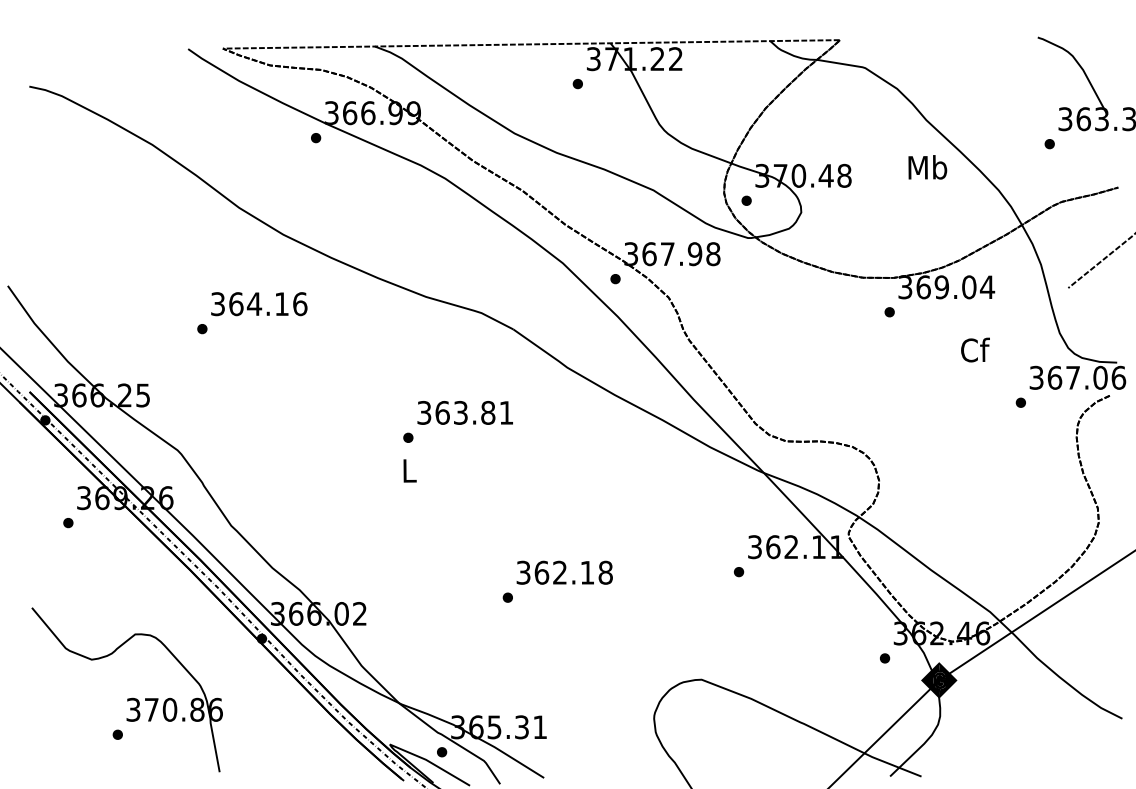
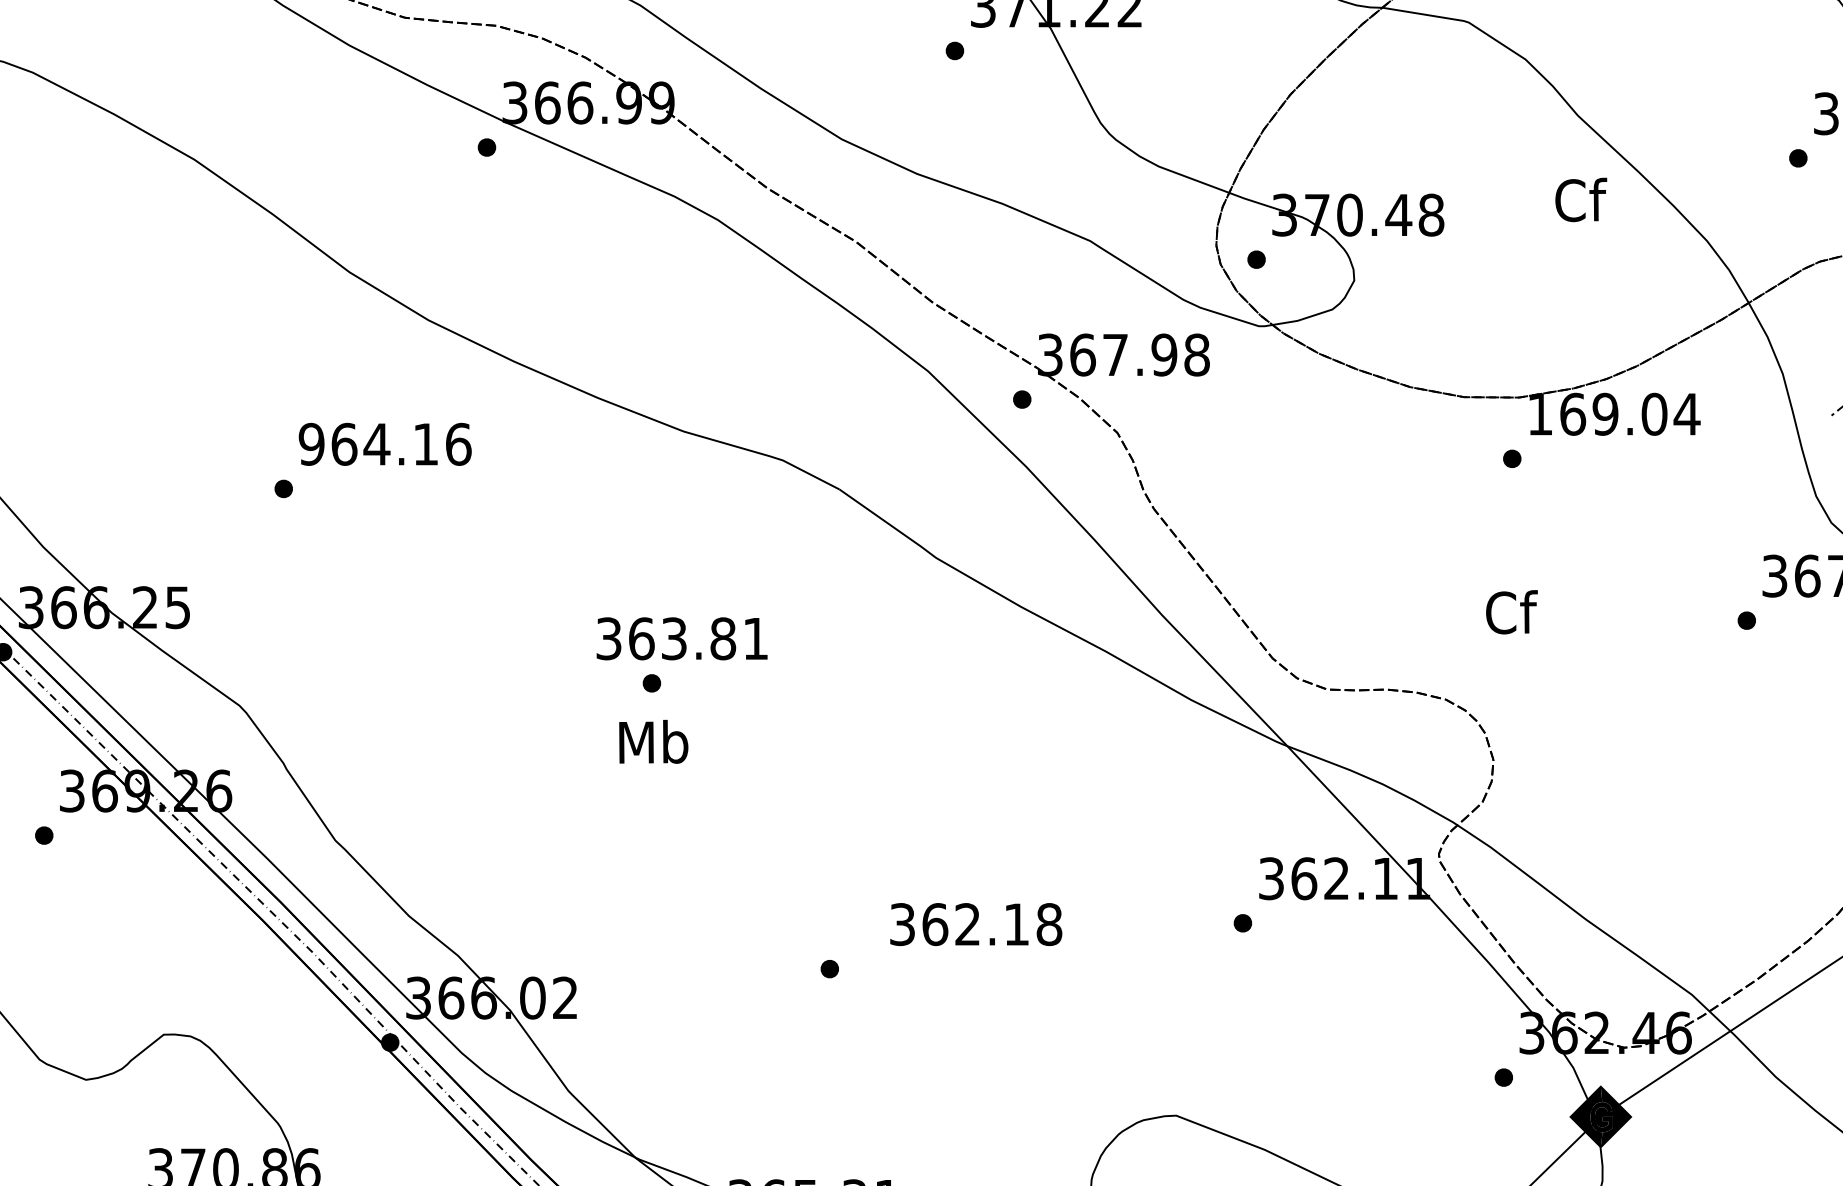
text: (927, 167) -> (1579, 200), Mb -> Cf
text: (905, 287) -> (1540, 414), 369.04 -> 169.04
text: (217, 303) -> (310, 443), 364.16 -> 964.16
text: (975, 349) -> (1511, 611), moved
text: (464, 412) -> (680, 638), moved
text: (409, 470) -> (653, 741), L -> Mb
text: (564, 572) -> (975, 924), moved

